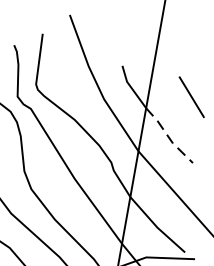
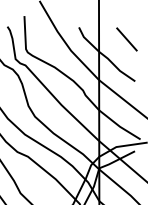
line: (168, 136) -> (116, 67), dashed -> solid

